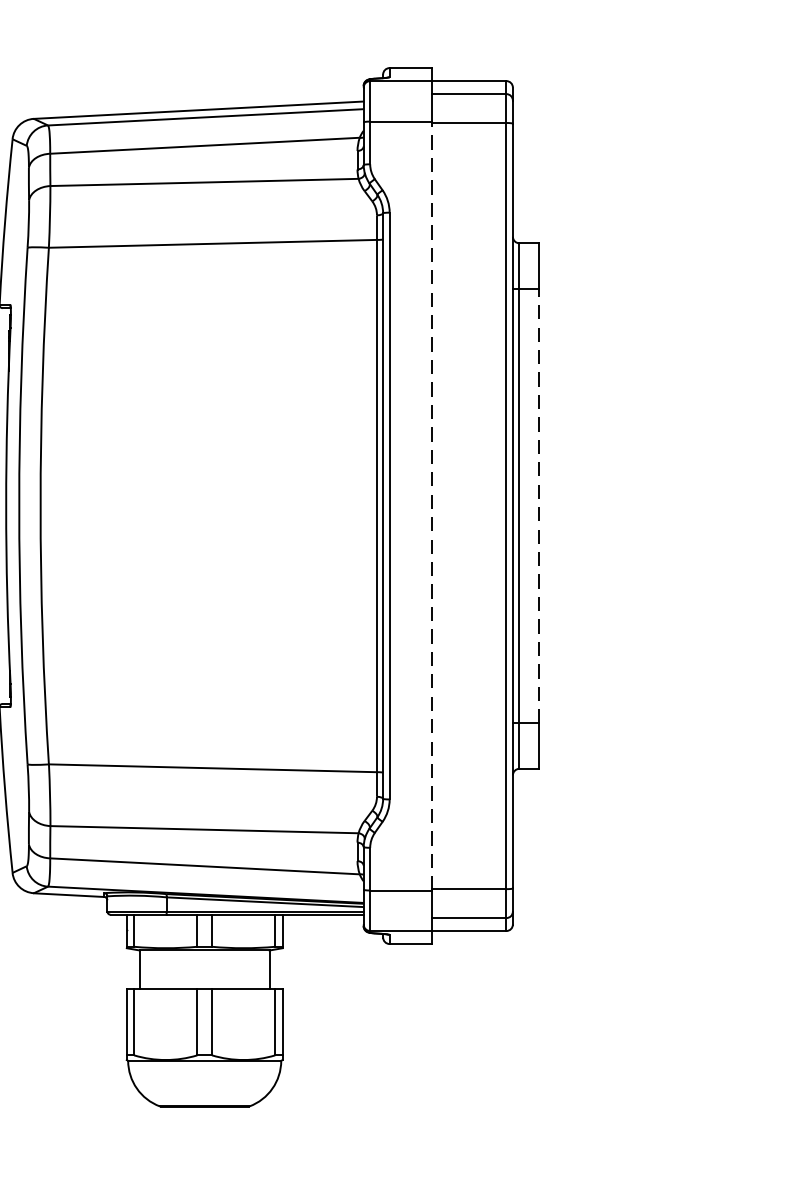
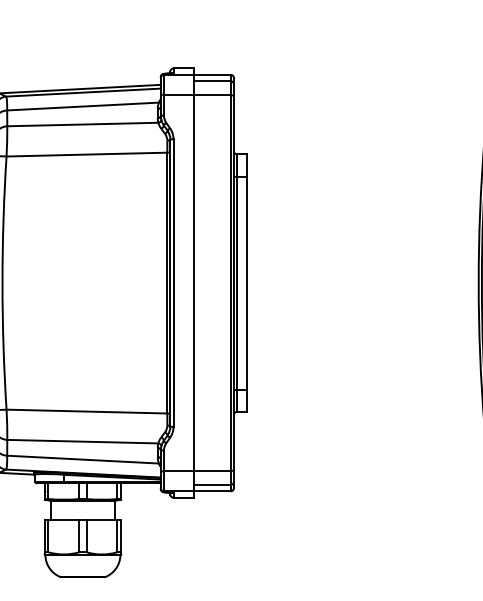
line: (432, 504) -> (194, 282), dashed -> solid
line: (538, 506) -> (246, 283), dashed -> solid

